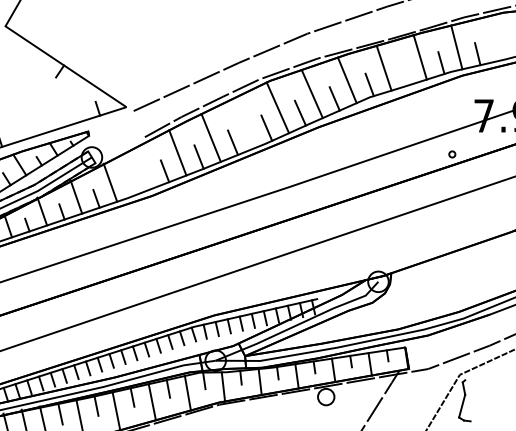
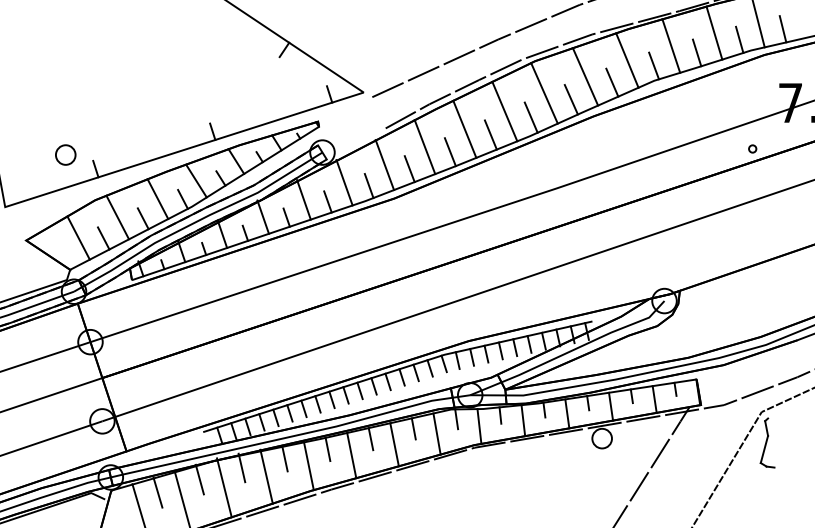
line: (405, 73) -> (696, 52), added
line: (244, 123) -> (504, 111), added
line: (143, 168) -> (384, 165), added
line: (130, 185) -> (368, 185), added

